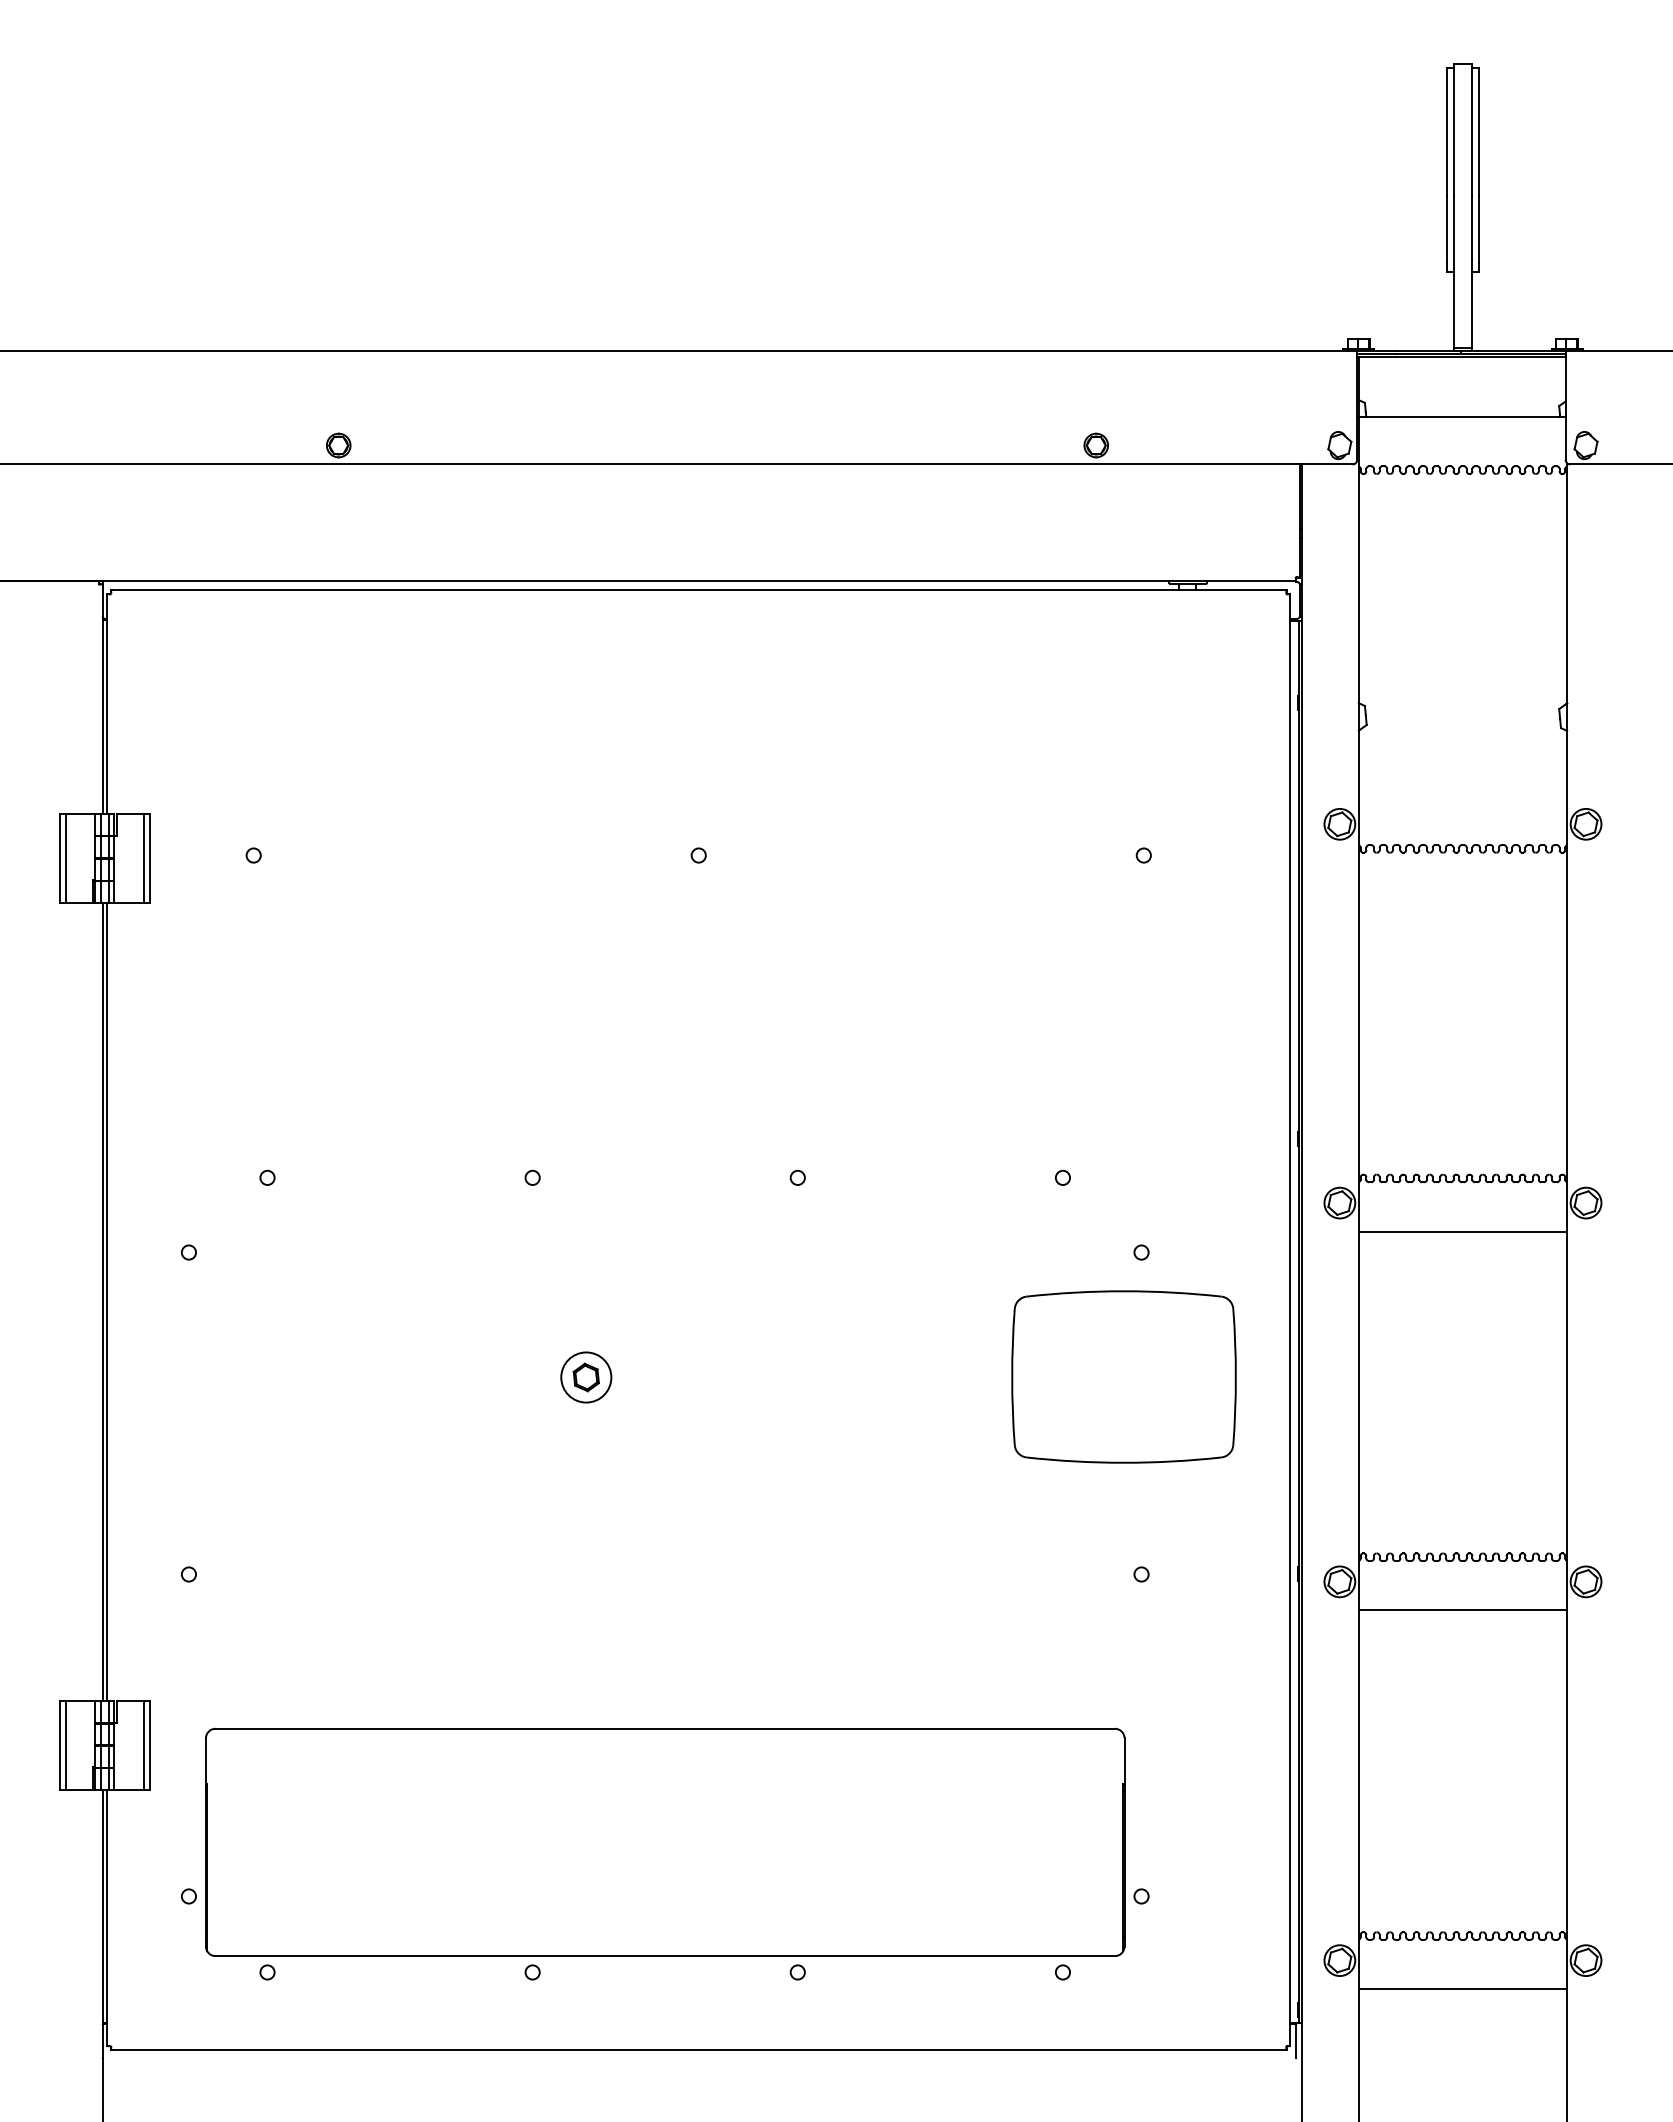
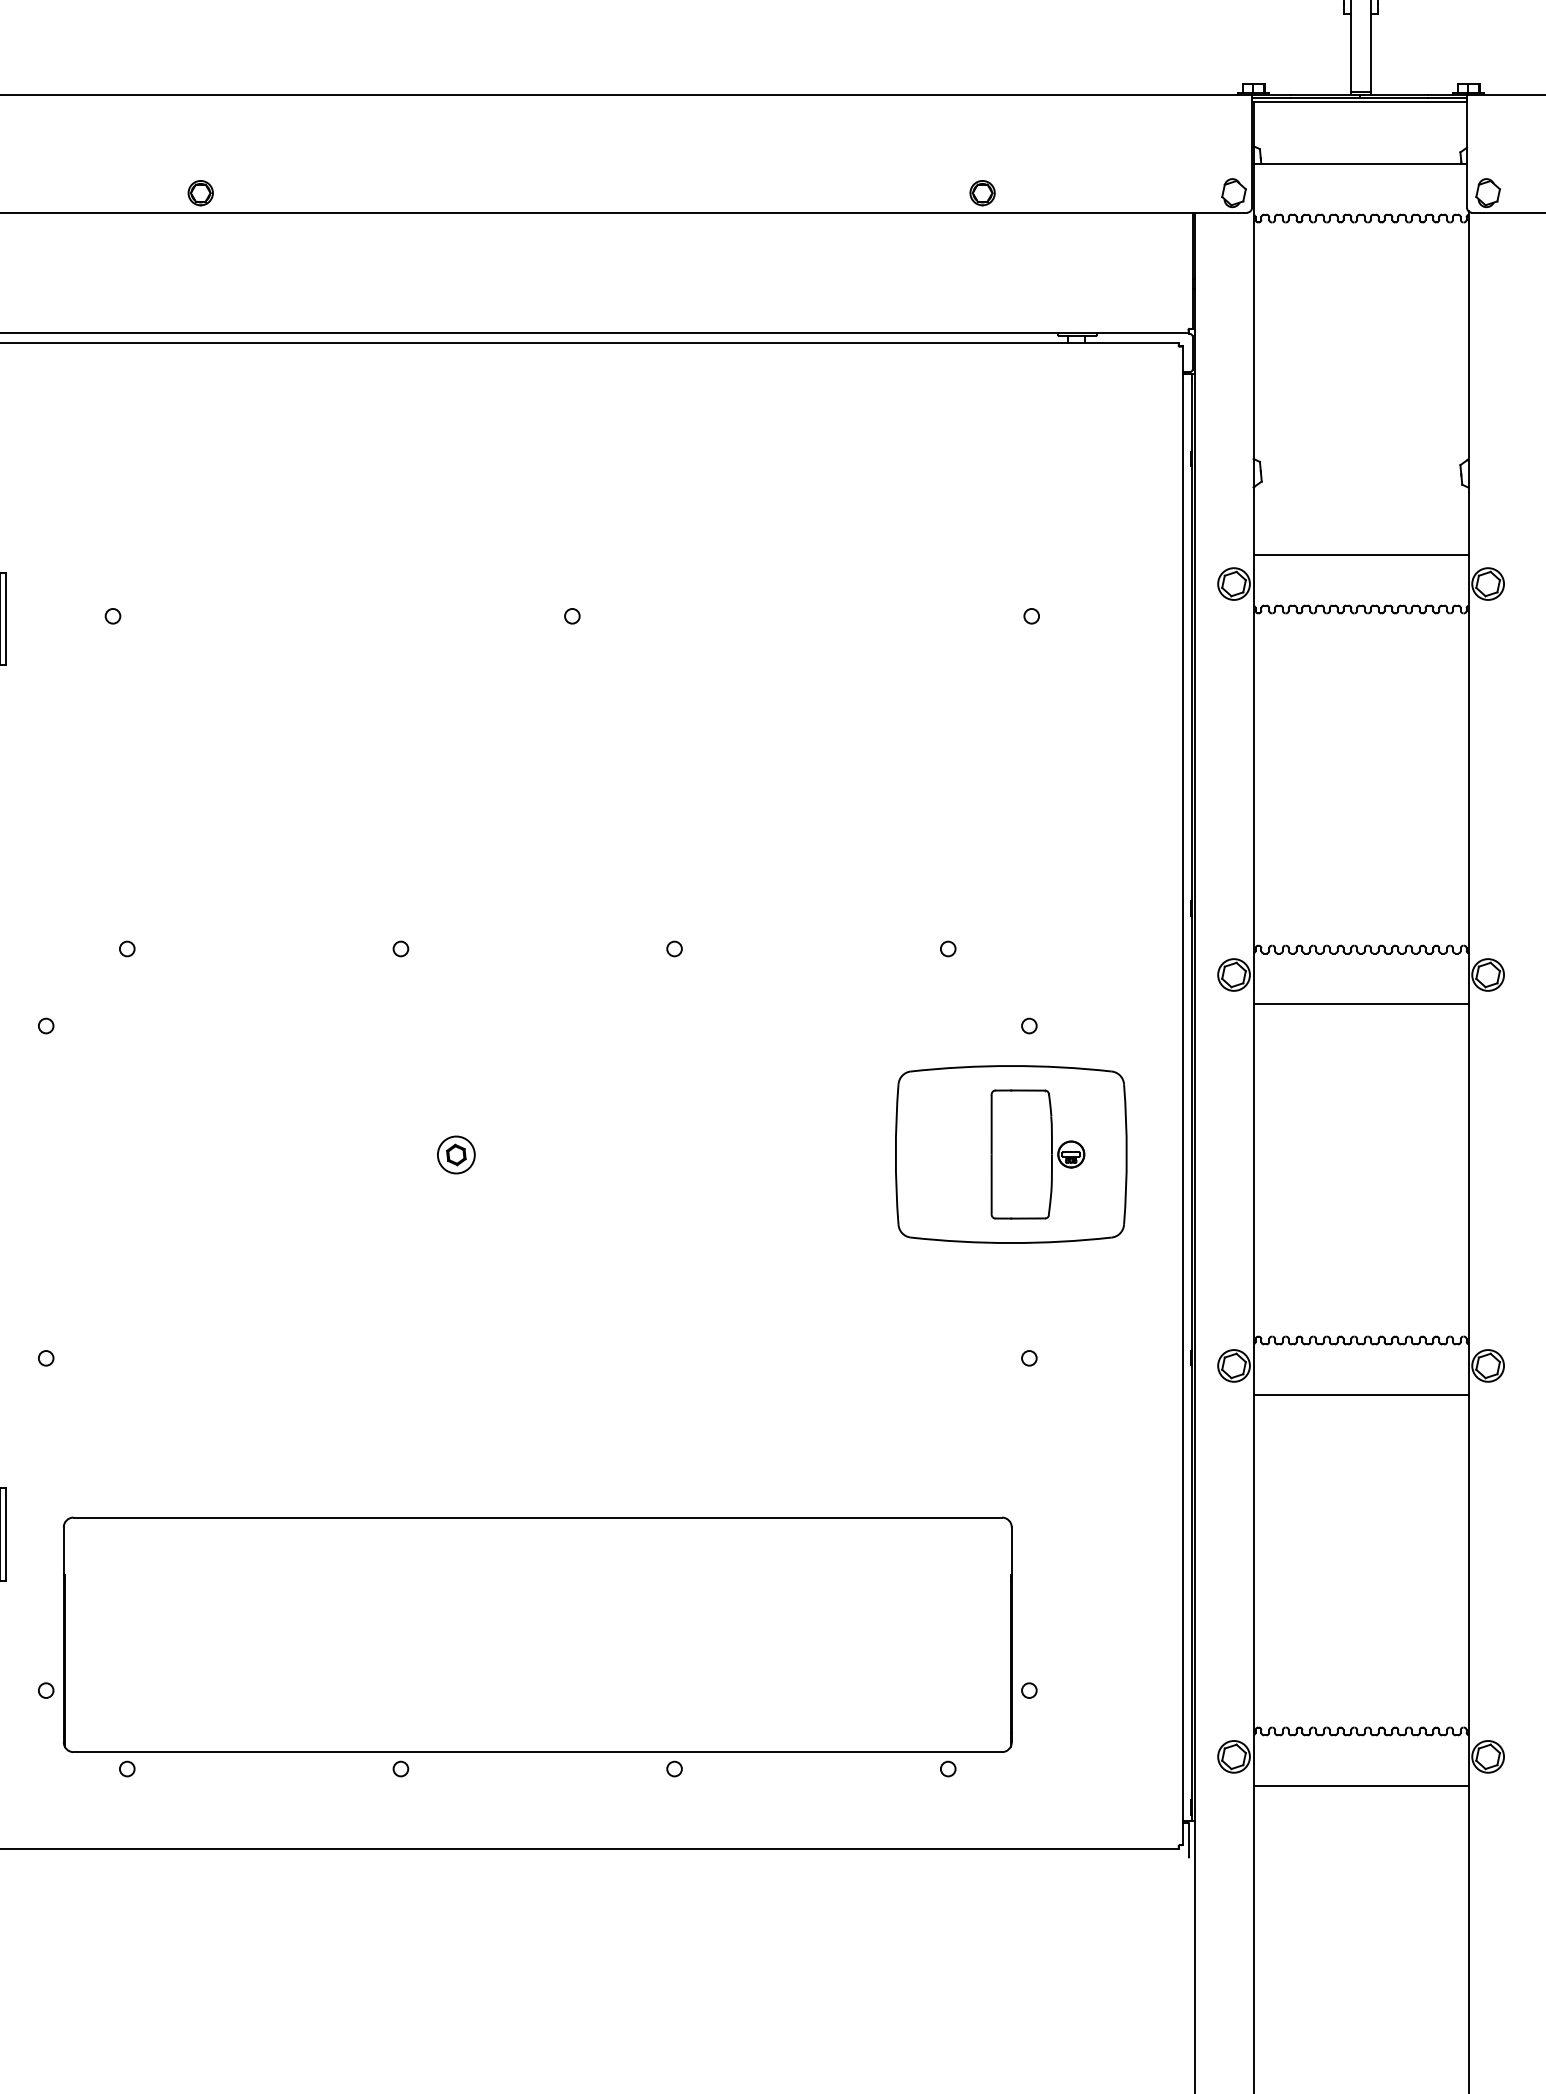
line: (1462, 795) -> (1360, 554), added
part: (586, 1377) -> (456, 1155), size x0.71
part: (1149, 1377) -> (1037, 1155), added

